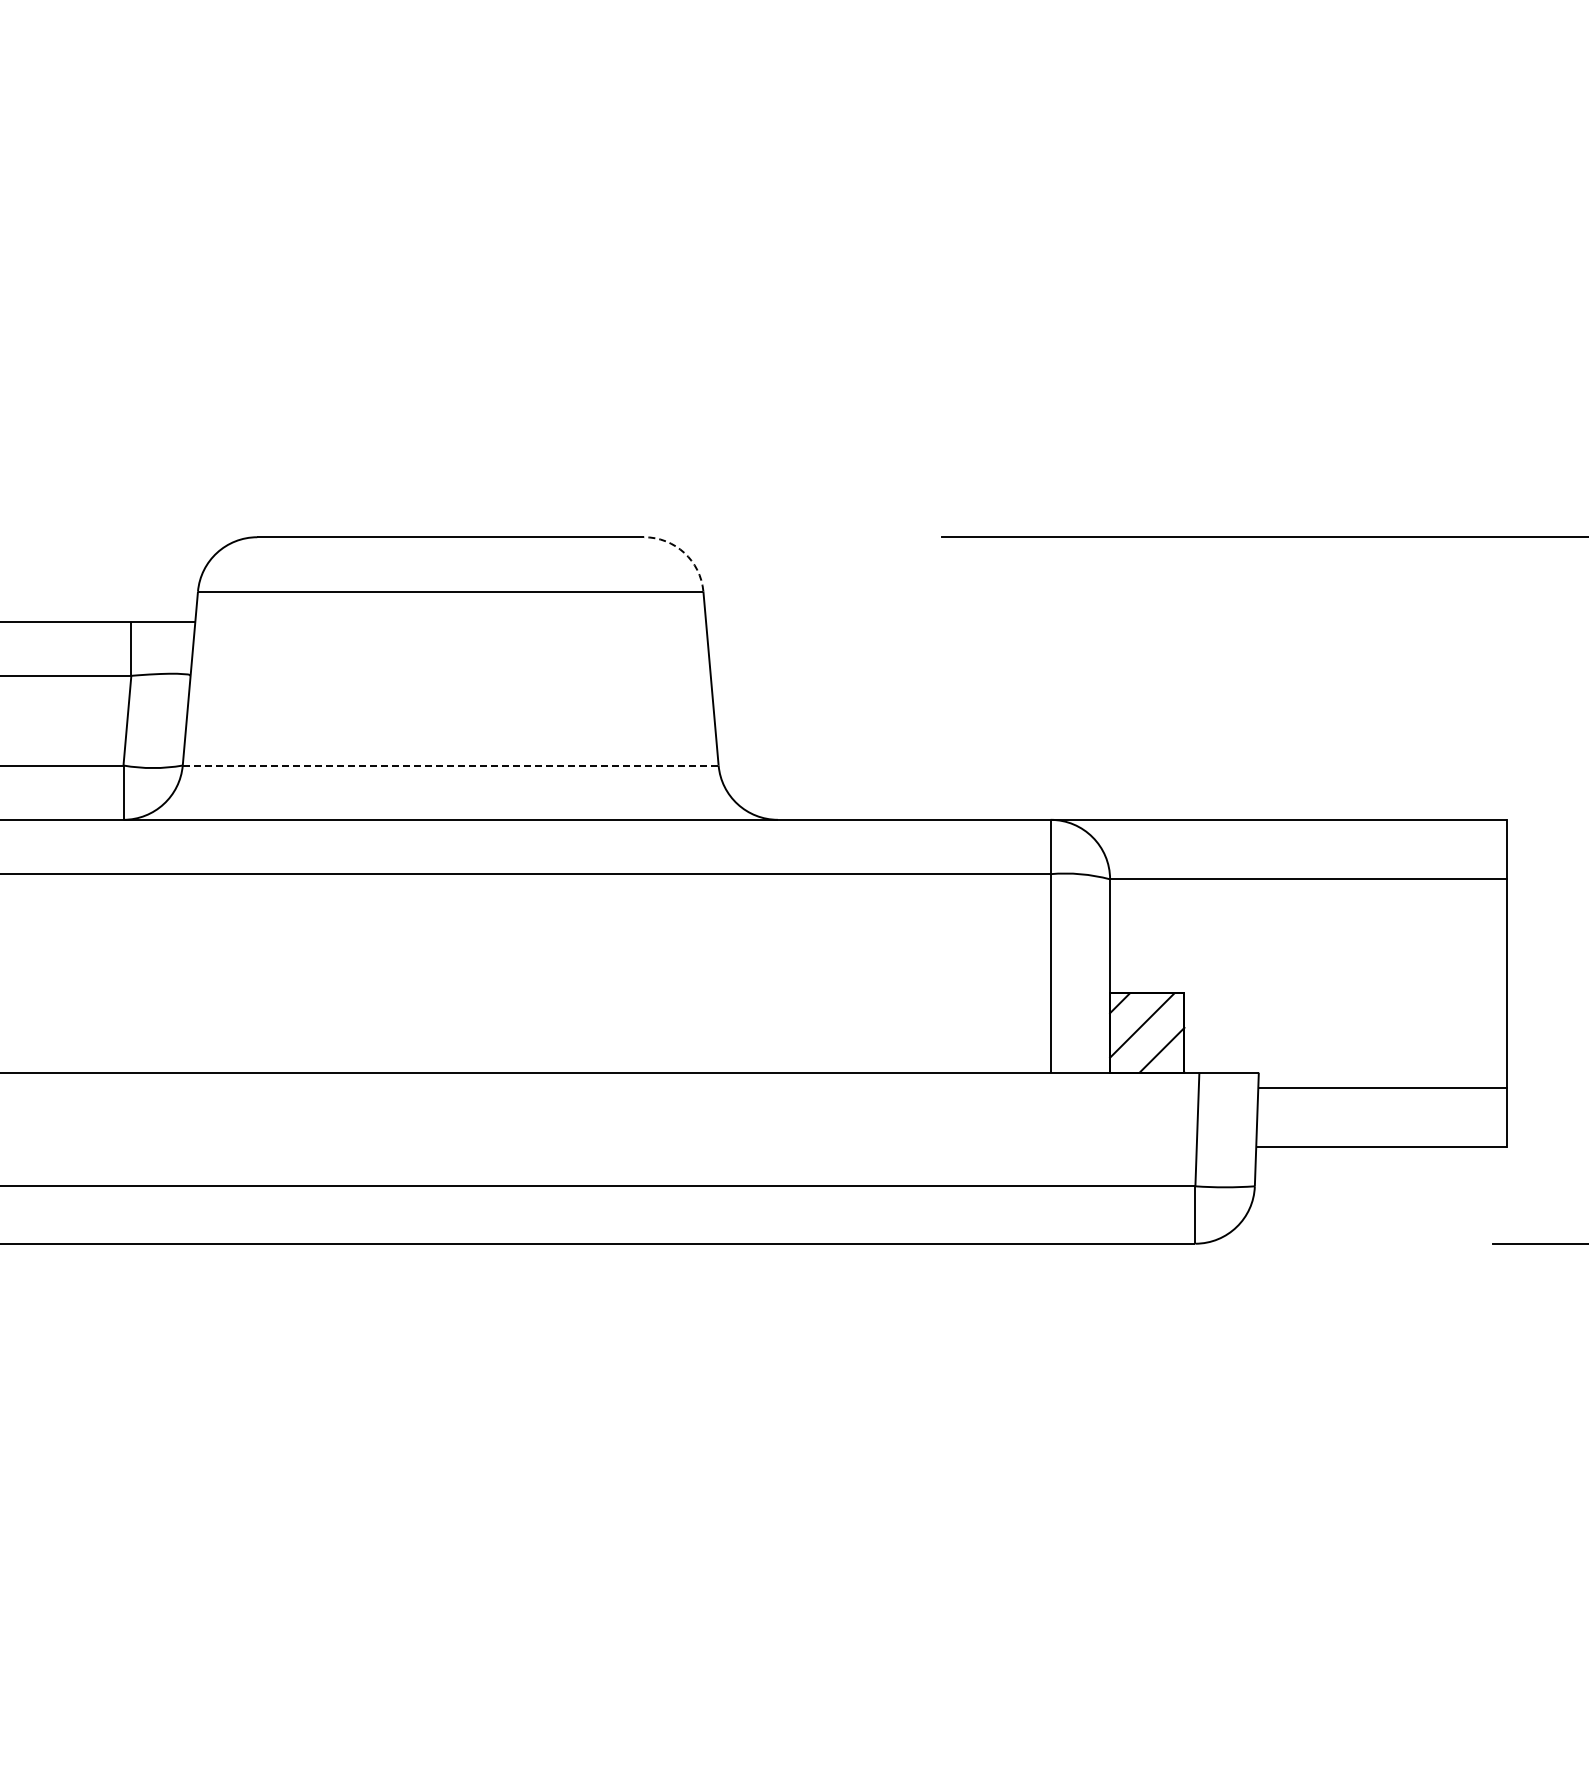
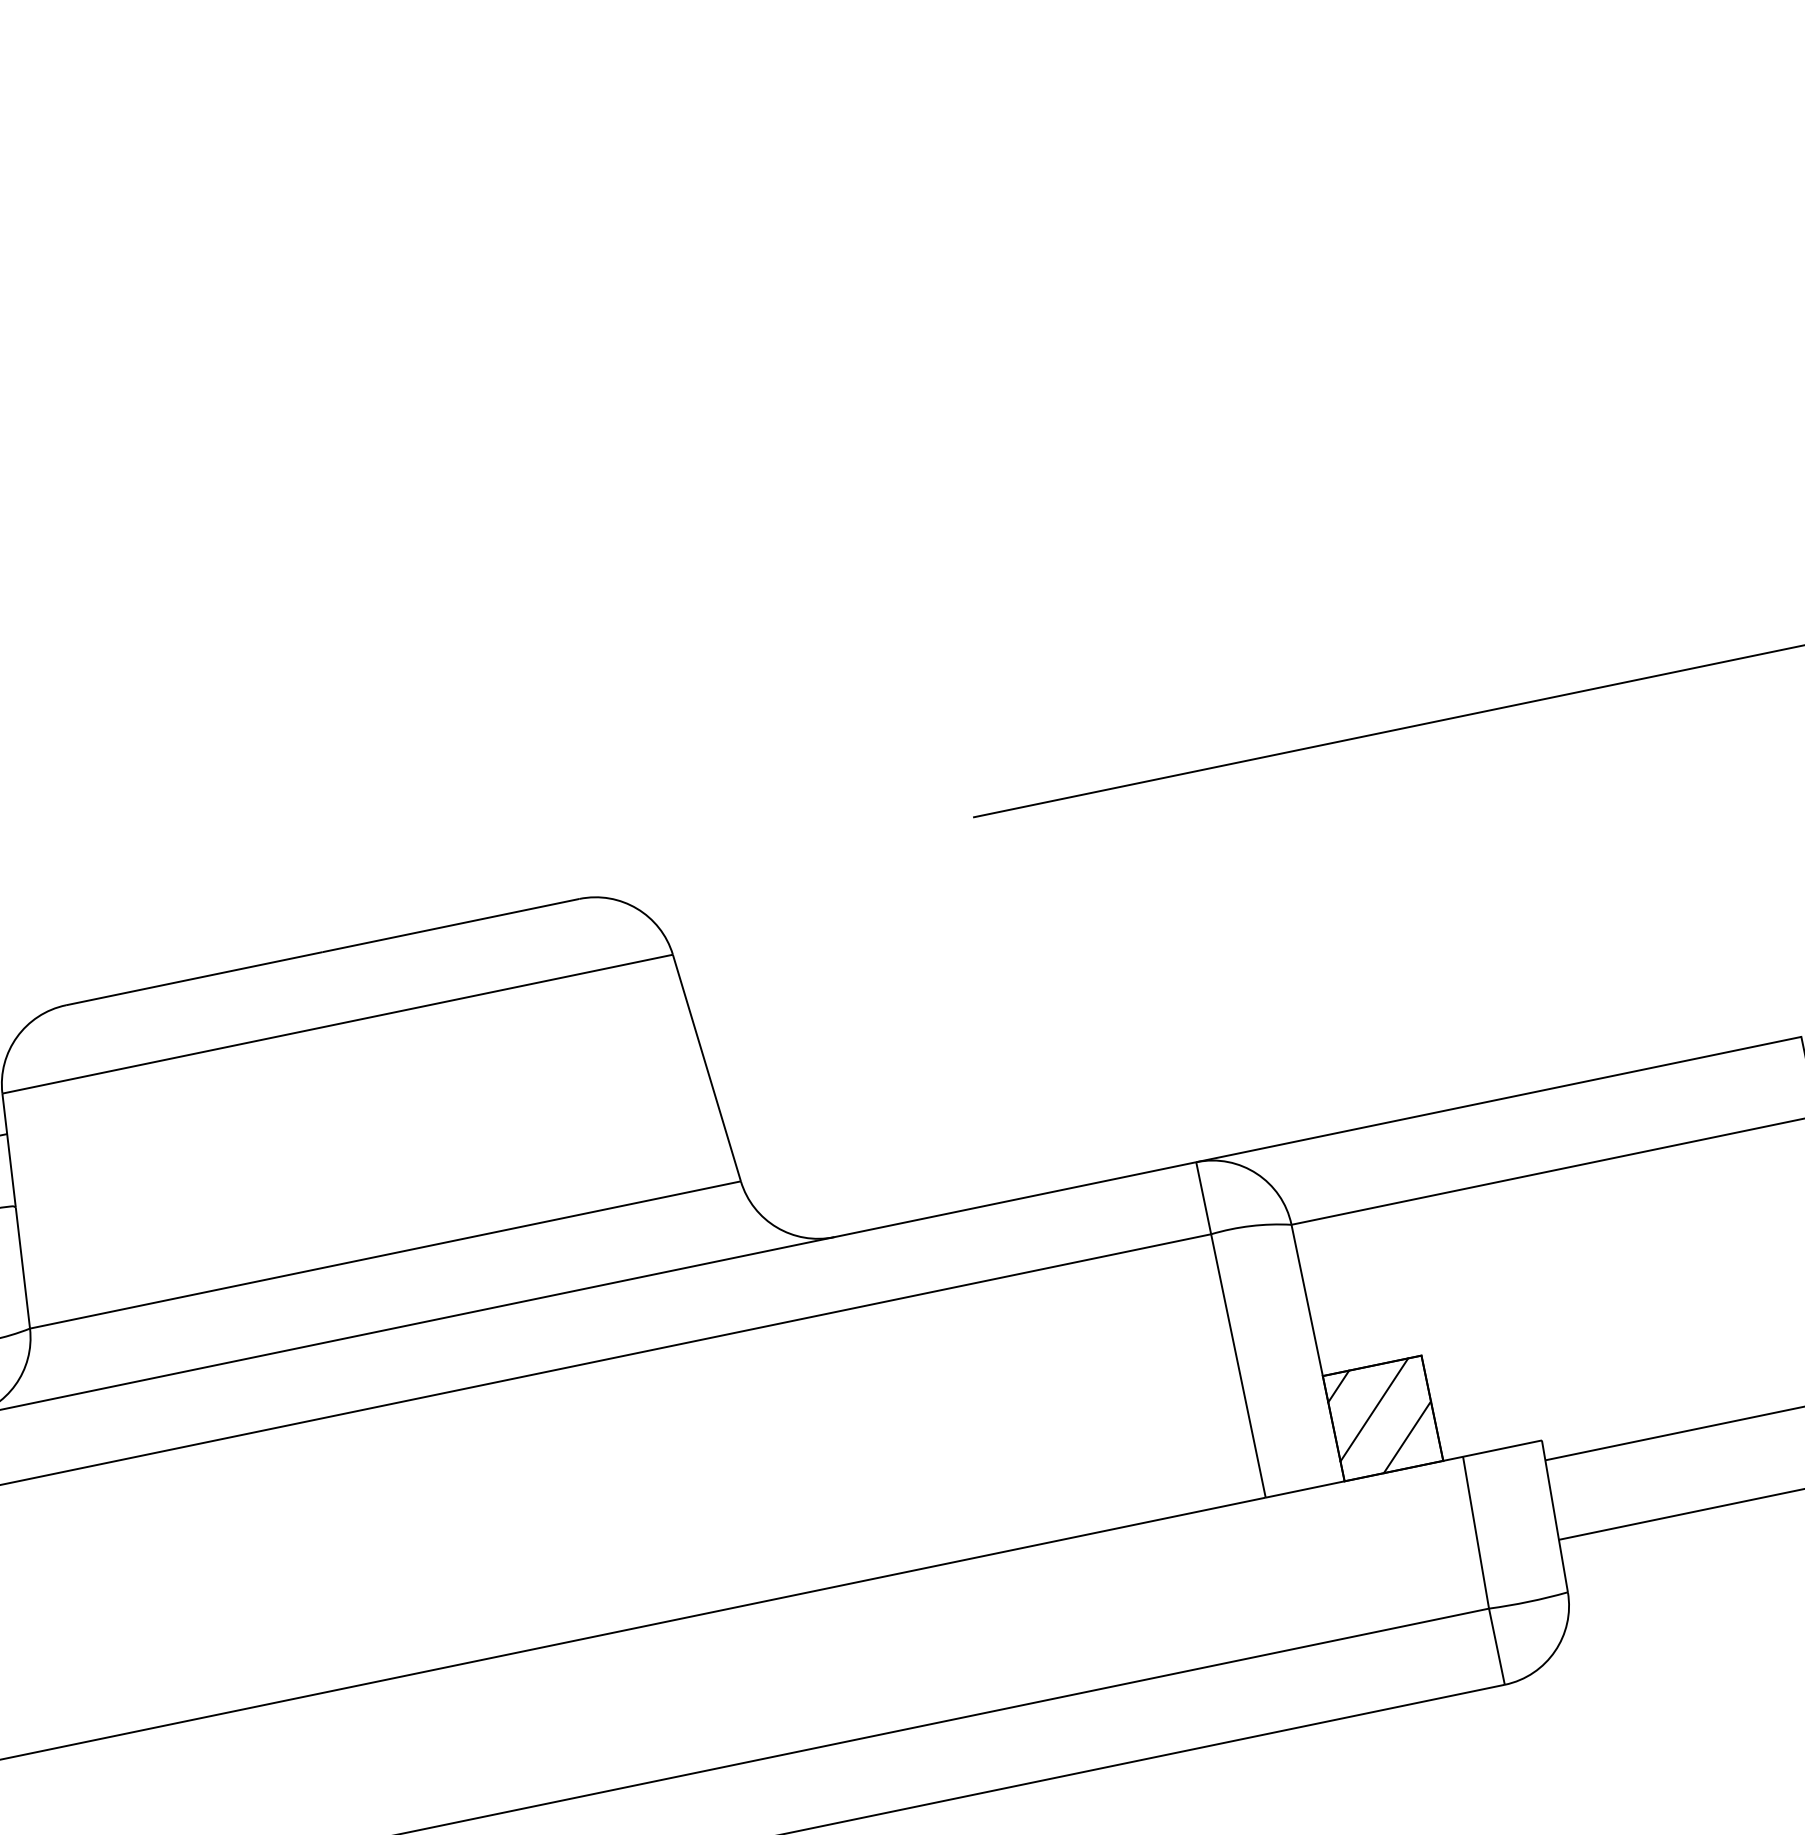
arc: (684, 552) -> (637, 908), dashed -> solid
line: (450, 765) -> (385, 1254), dashed -> solid

